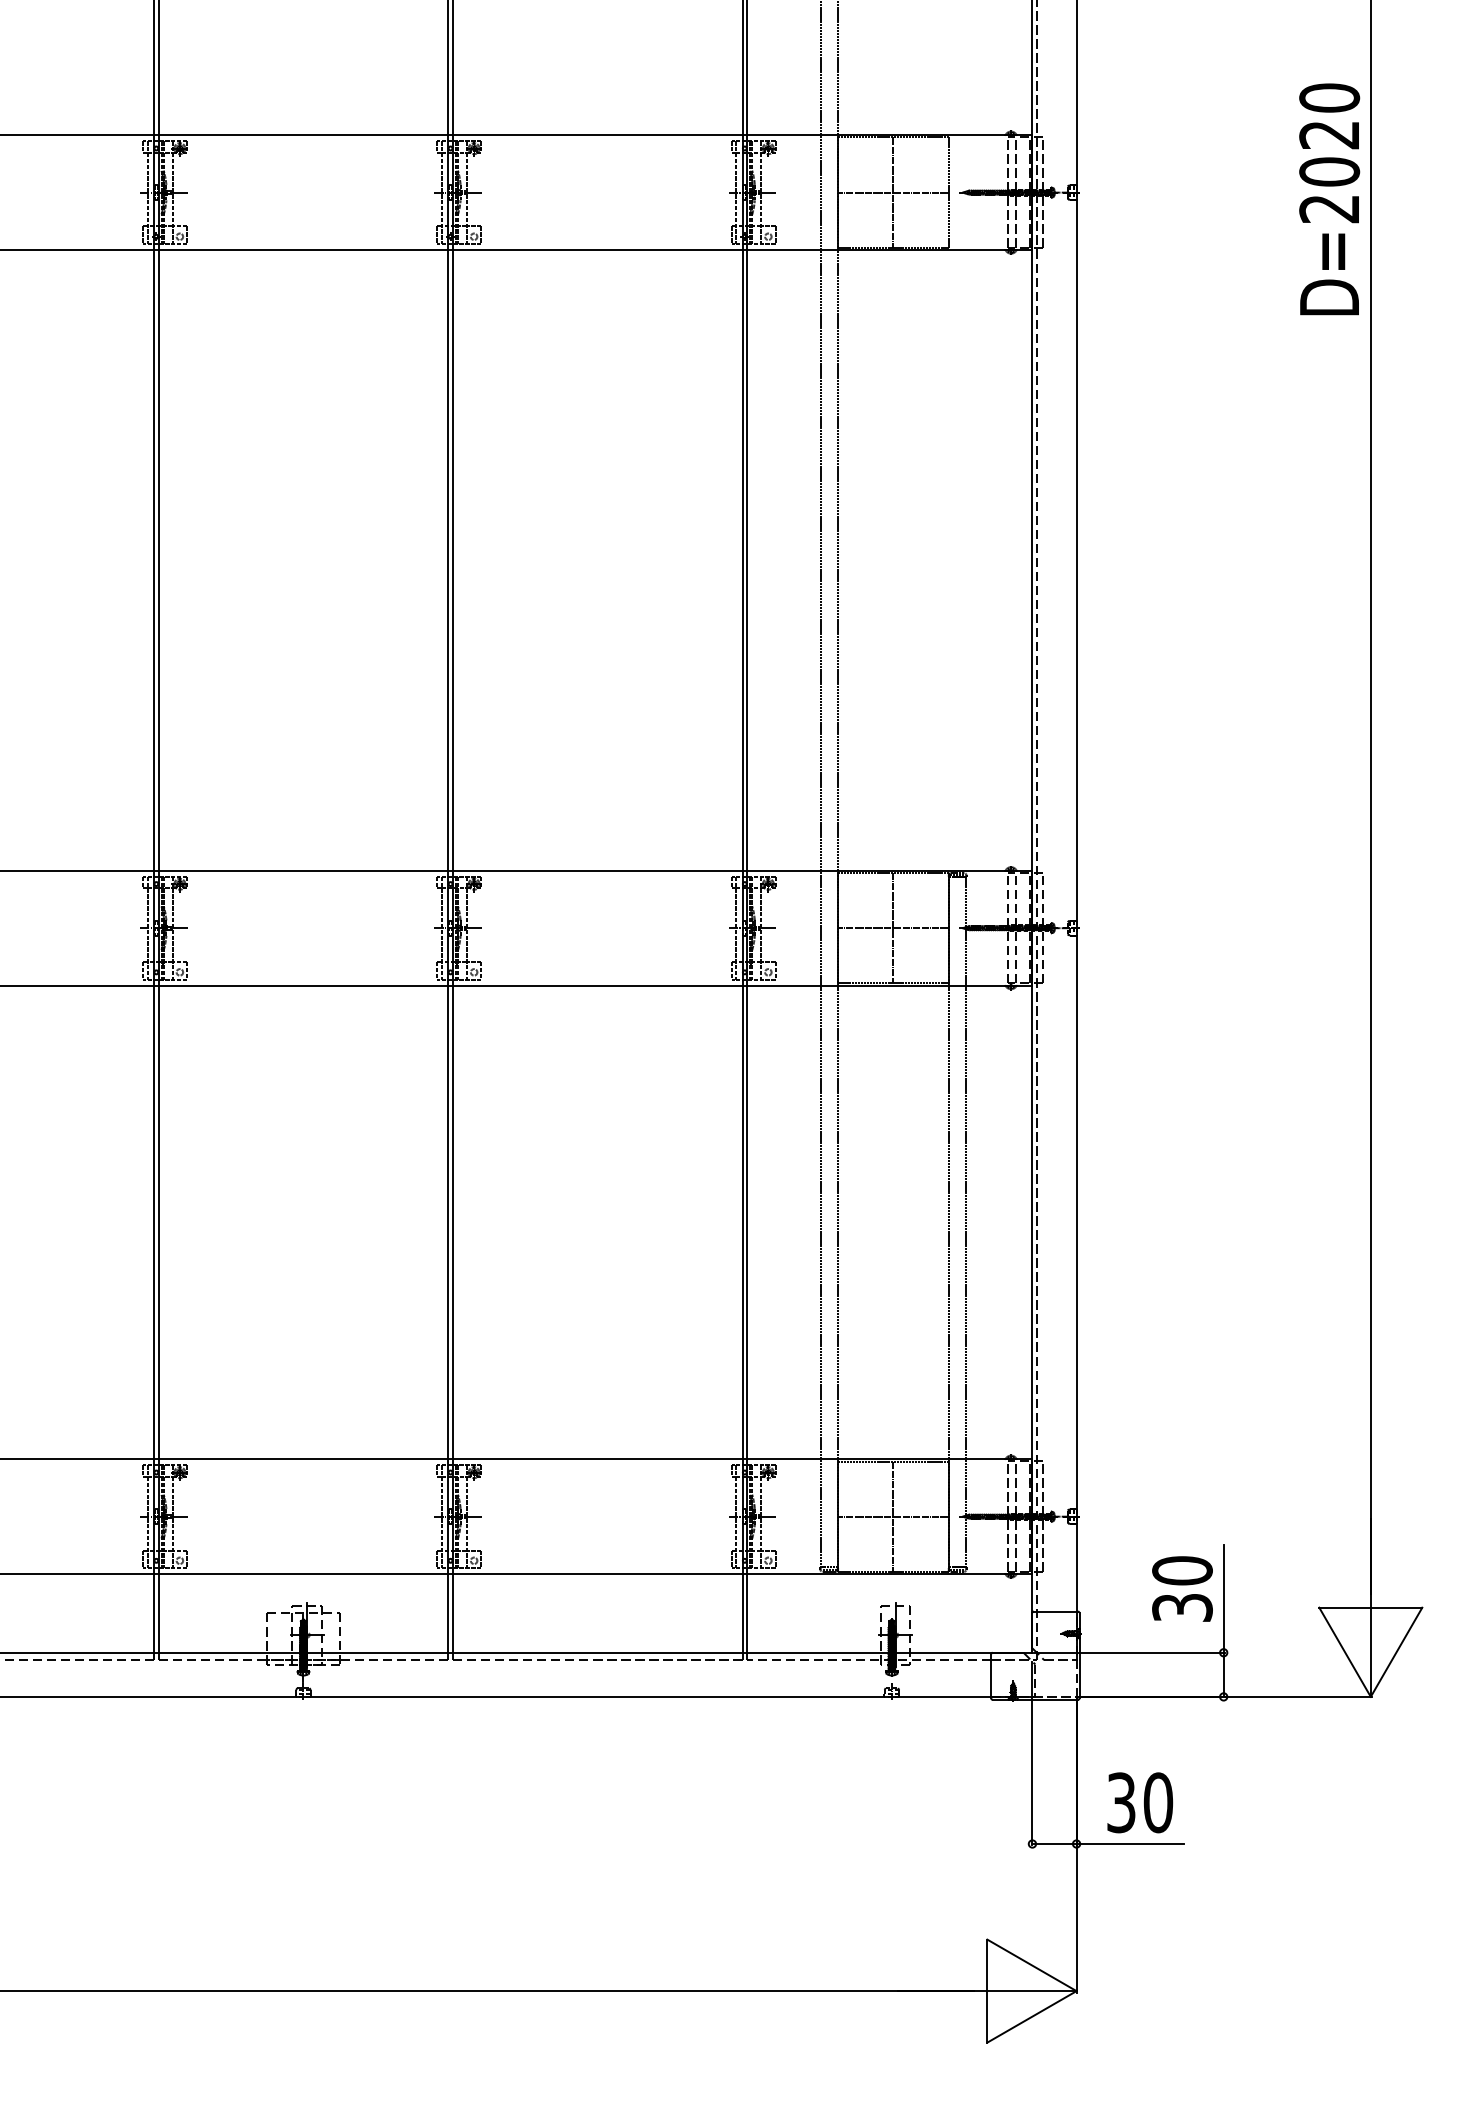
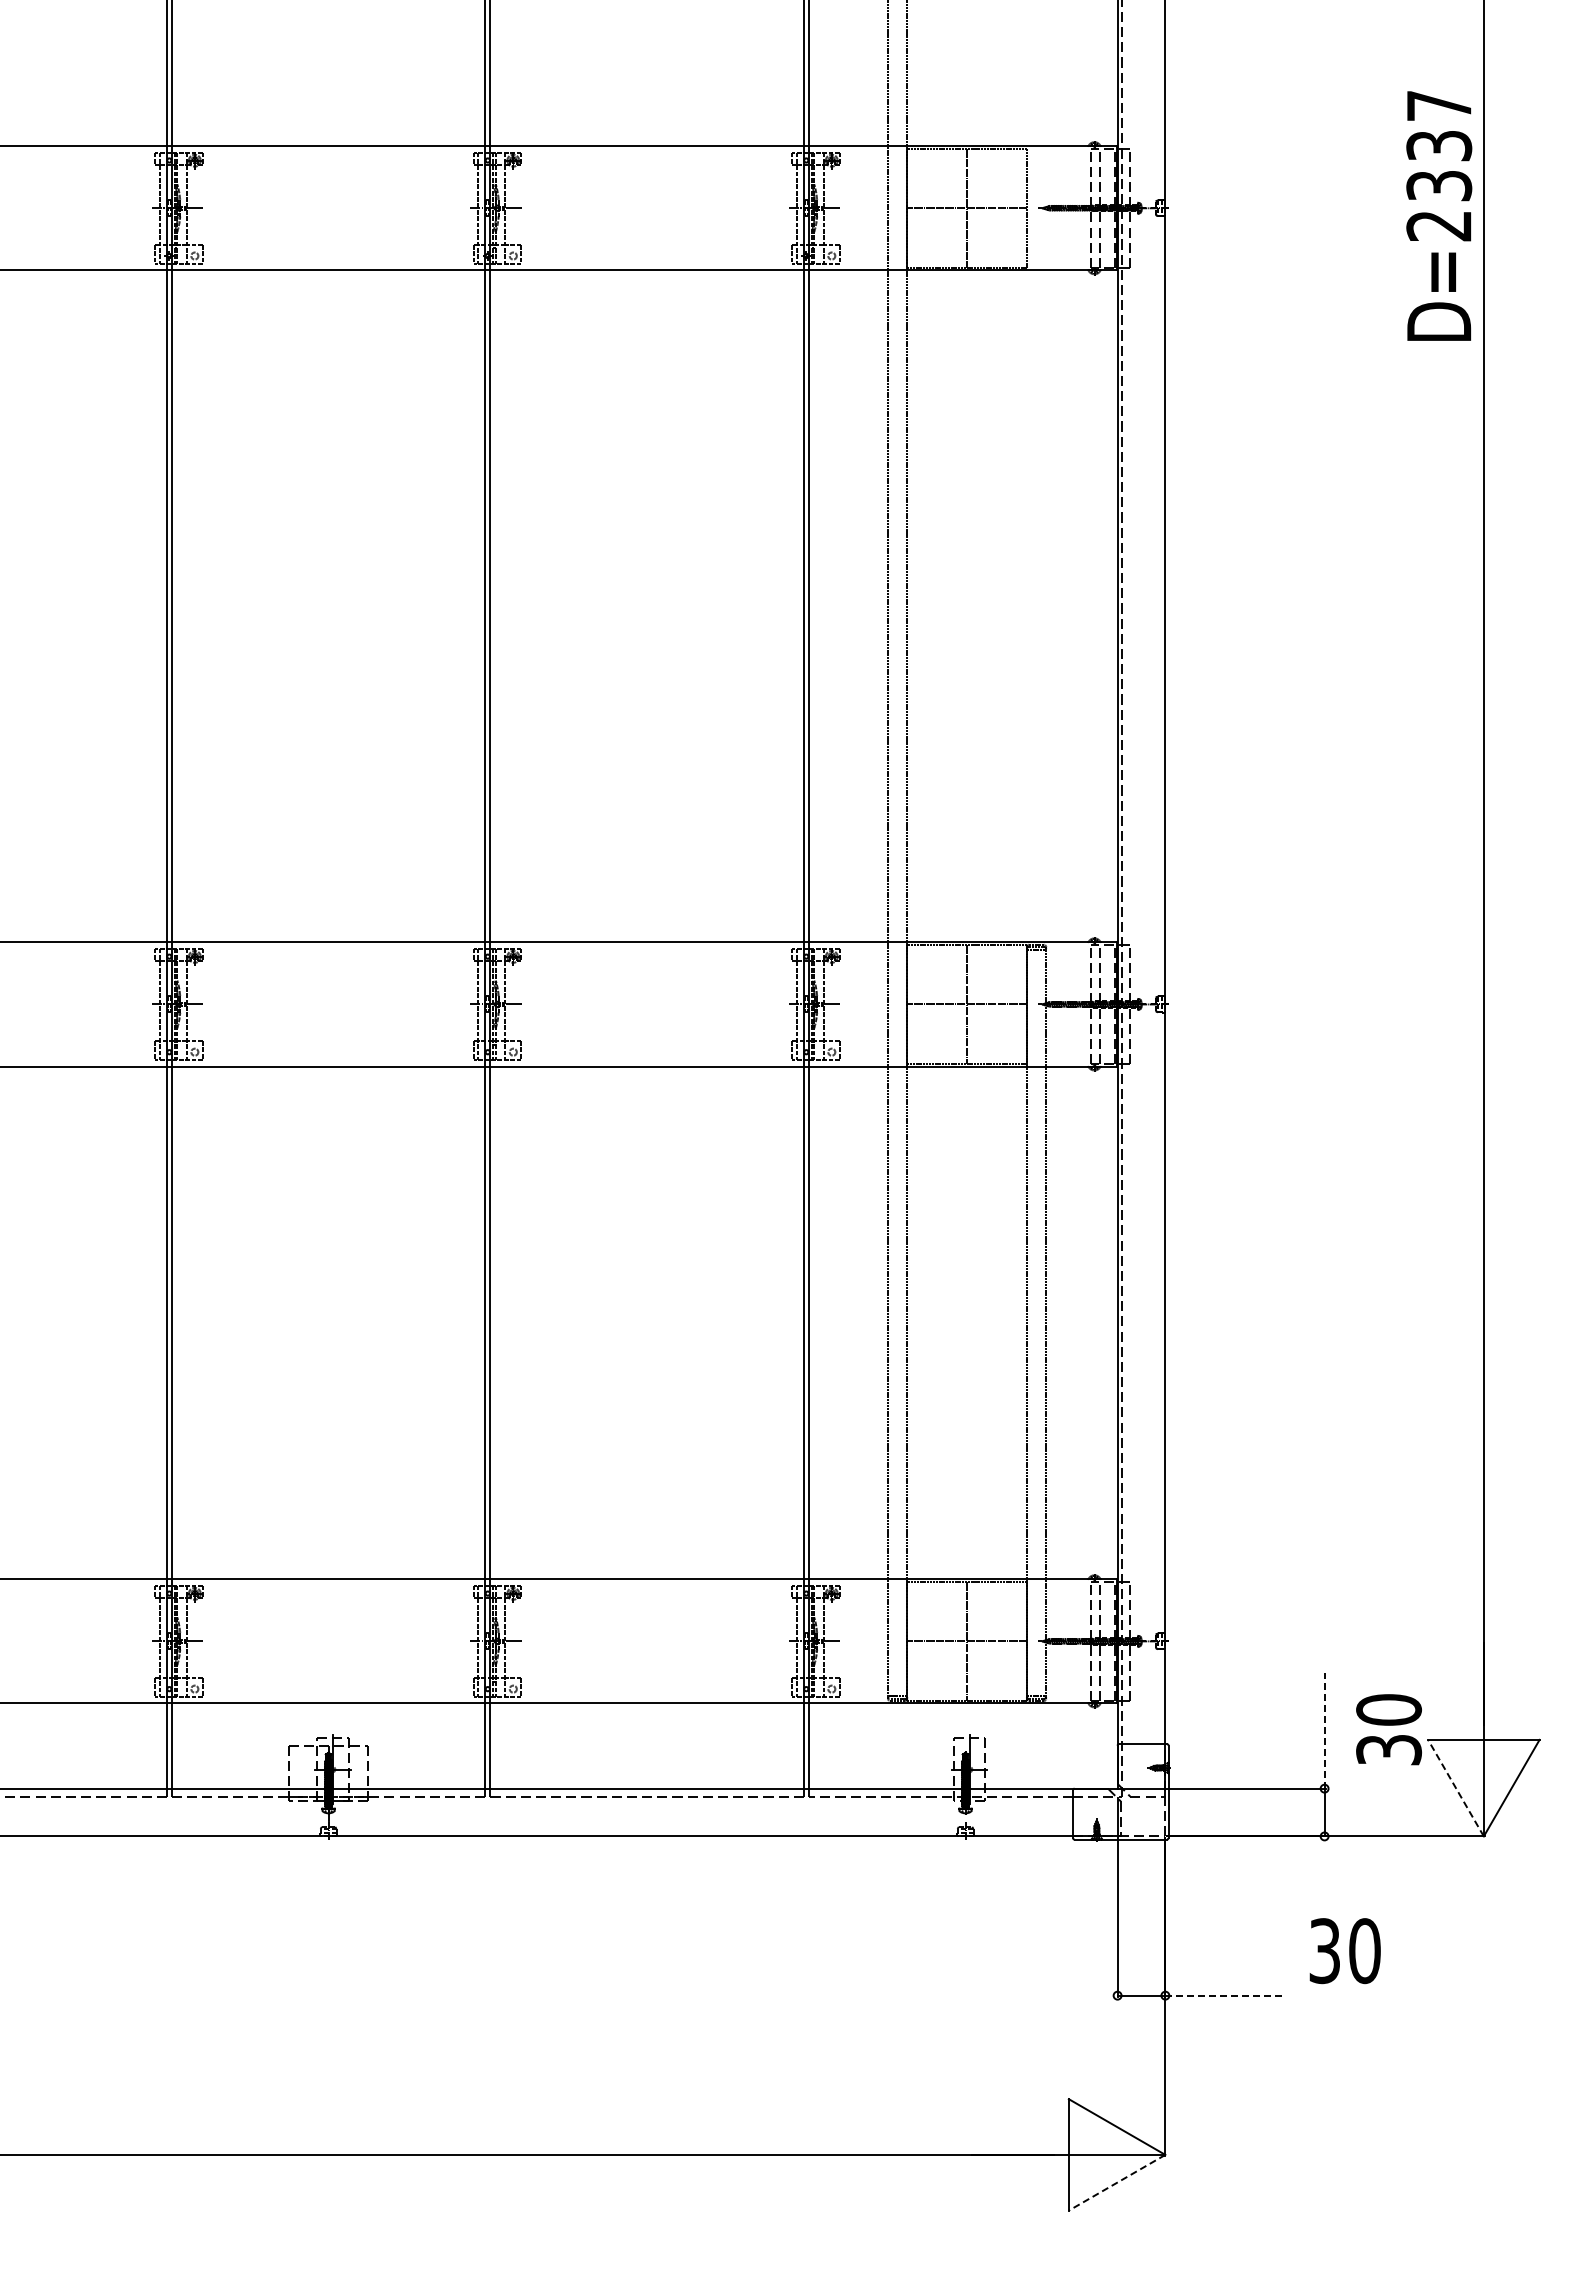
text: (1329, 134) -> (1439, 145), D=2020 -> D=2337
text: (1182, 1588) -> (1388, 1729), moved
line: (1223, 1599) -> (1324, 1730), solid -> dashed
line: (1344, 1652) -> (1455, 1788), solid -> dashed
text: (1139, 1803) -> (1344, 1951), moved
line: (1130, 1843) -> (1223, 1995), solid -> dashed
line: (1032, 2016) -> (1117, 2182), solid -> dashed

